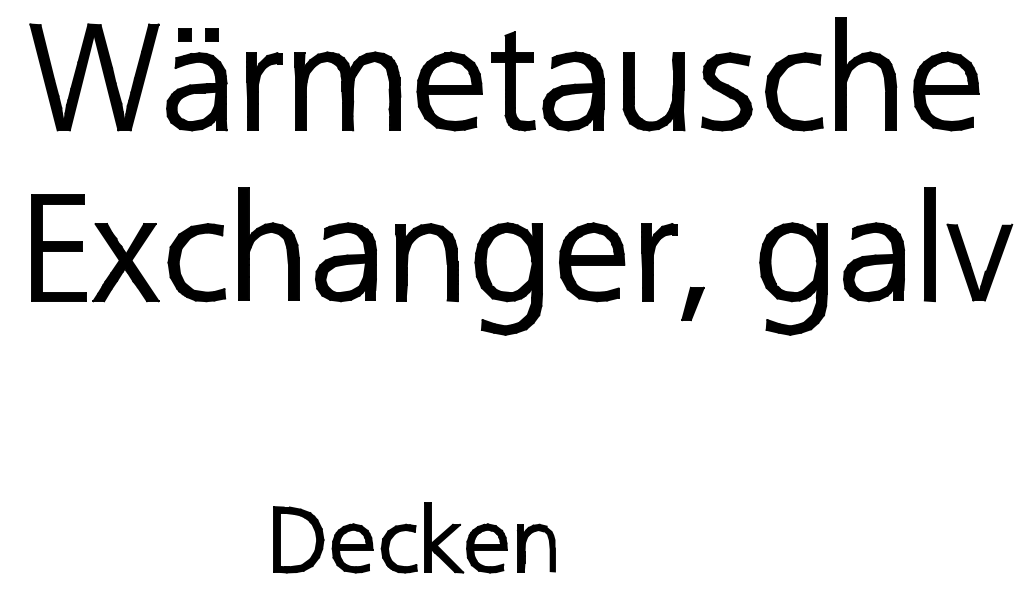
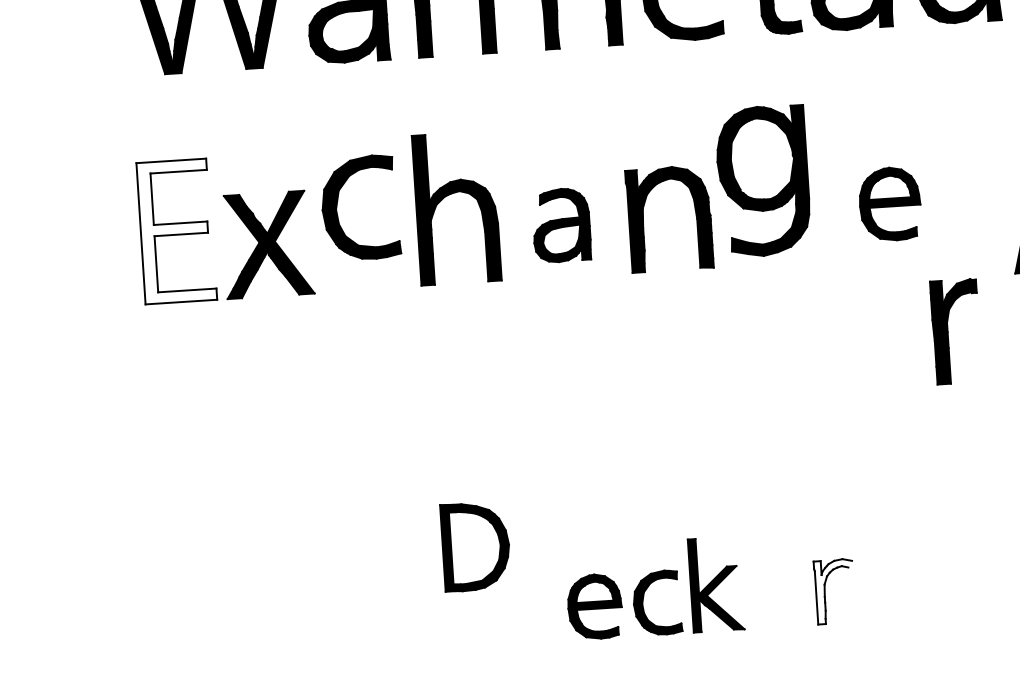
fill: (58, 248) -> (176, 231), removed
part: (180, 259) -> (338, 205), moved
part: (345, 262) -> (560, 225), size x0.7
part: (592, 262) -> (890, 204), size x0.7
part: (659, 262) -> (956, 331), moved
part: (508, 278) -> (762, 180), moved
part: (298, 539) -> (475, 546), moved
part: (486, 548) -> (773, 595), removed
fill: (536, 548) -> (840, 590), removed

